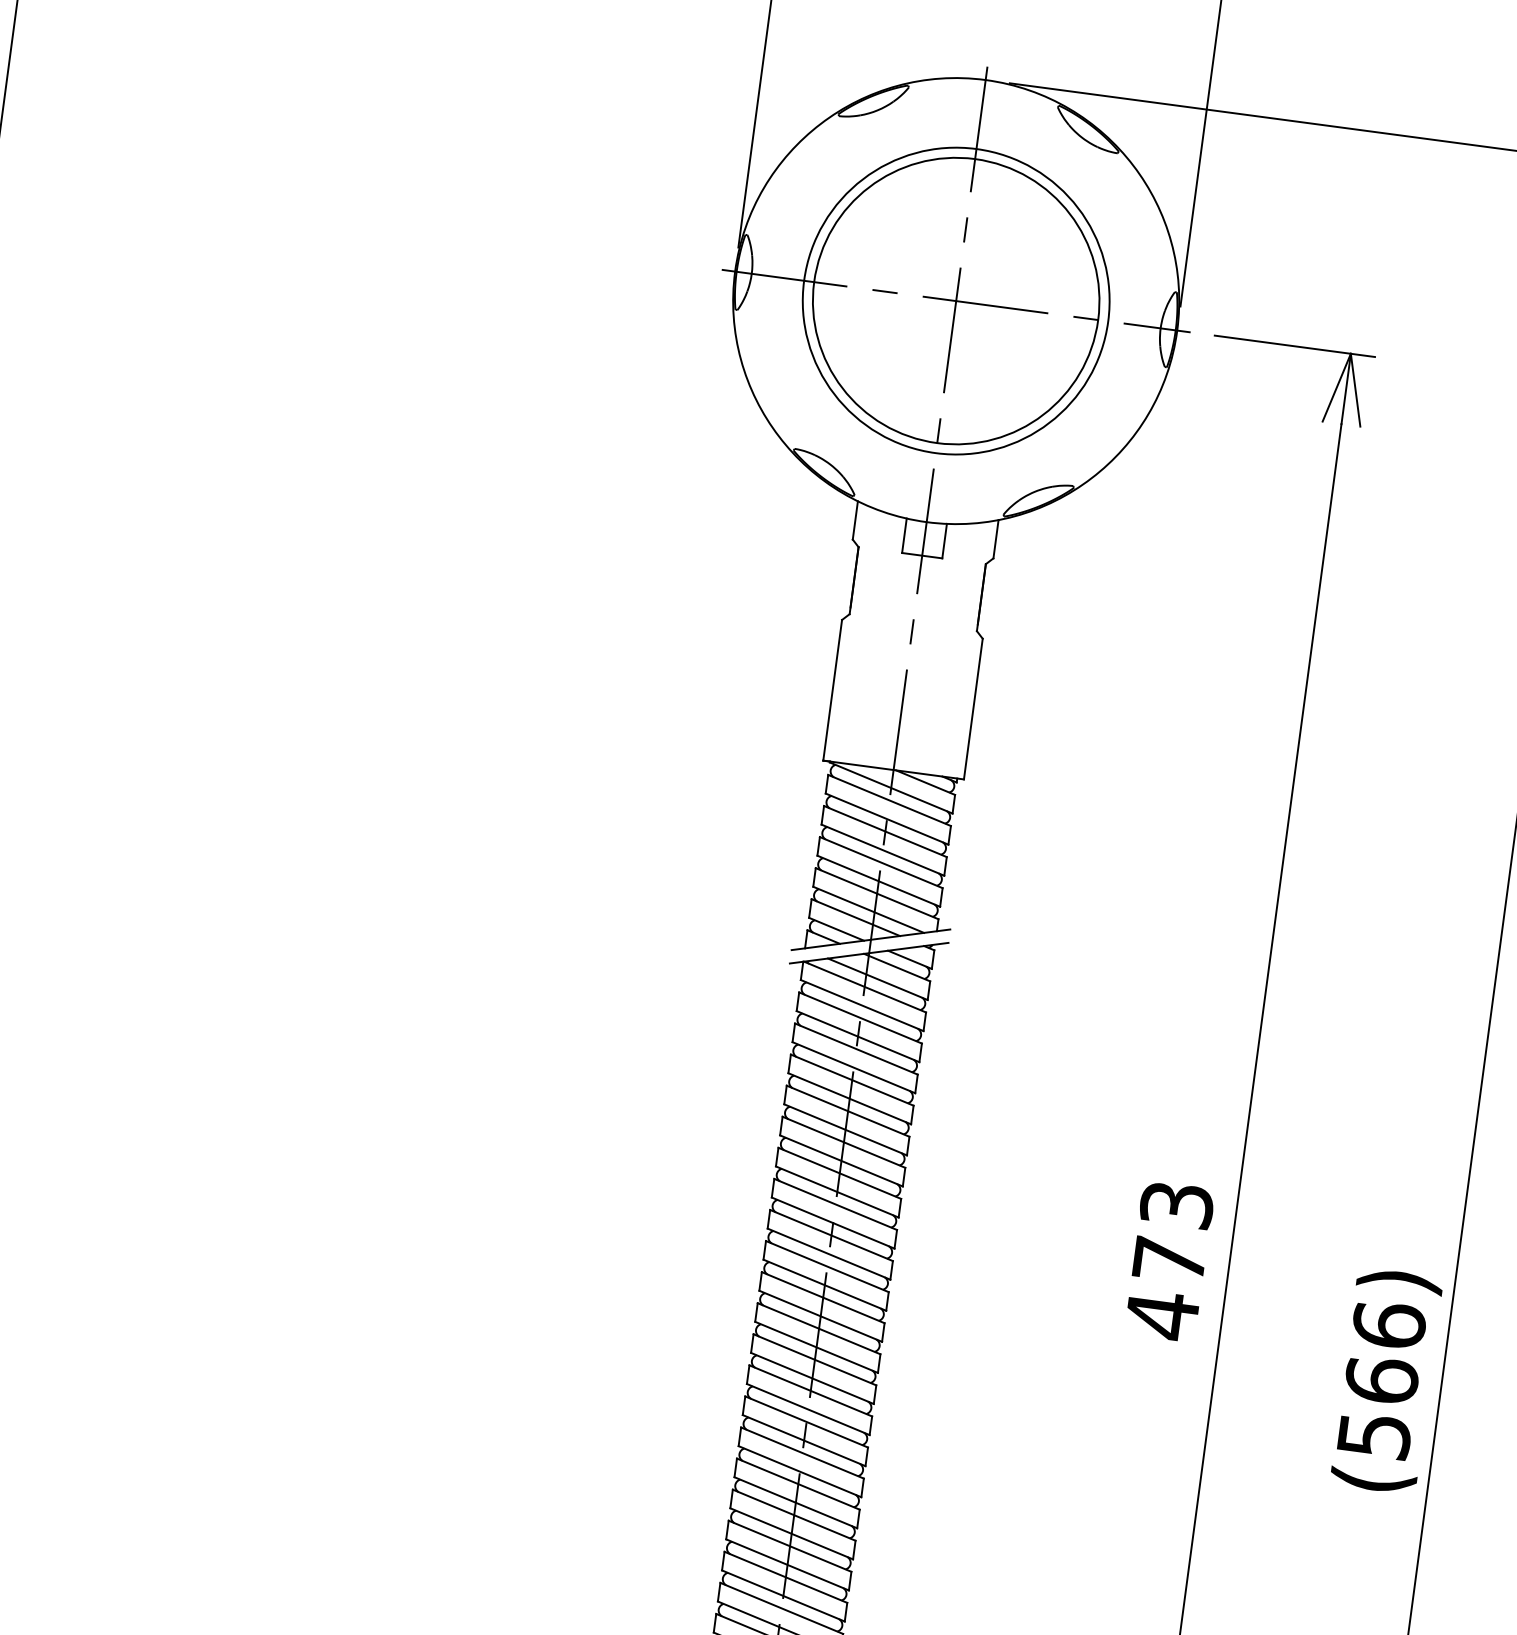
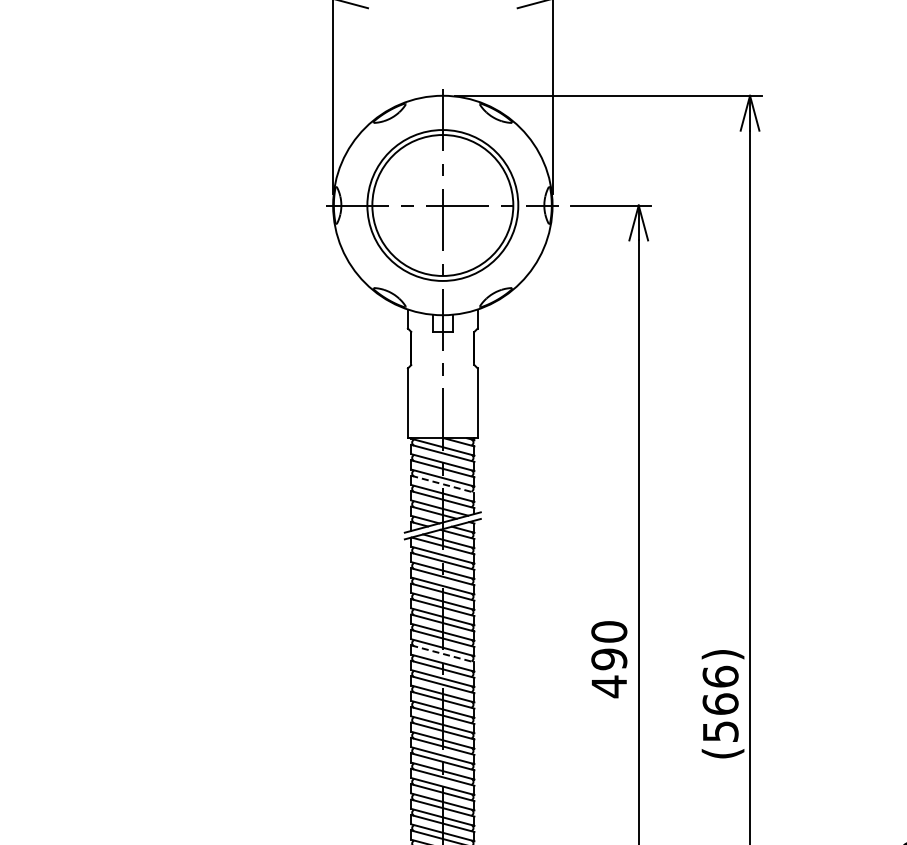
line: (880, 863) -> (442, 484), solid -> dashed
line: (835, 1203) -> (442, 653), solid -> dashed
text: (1173, 1232) -> (609, 645), 473 -> 490

